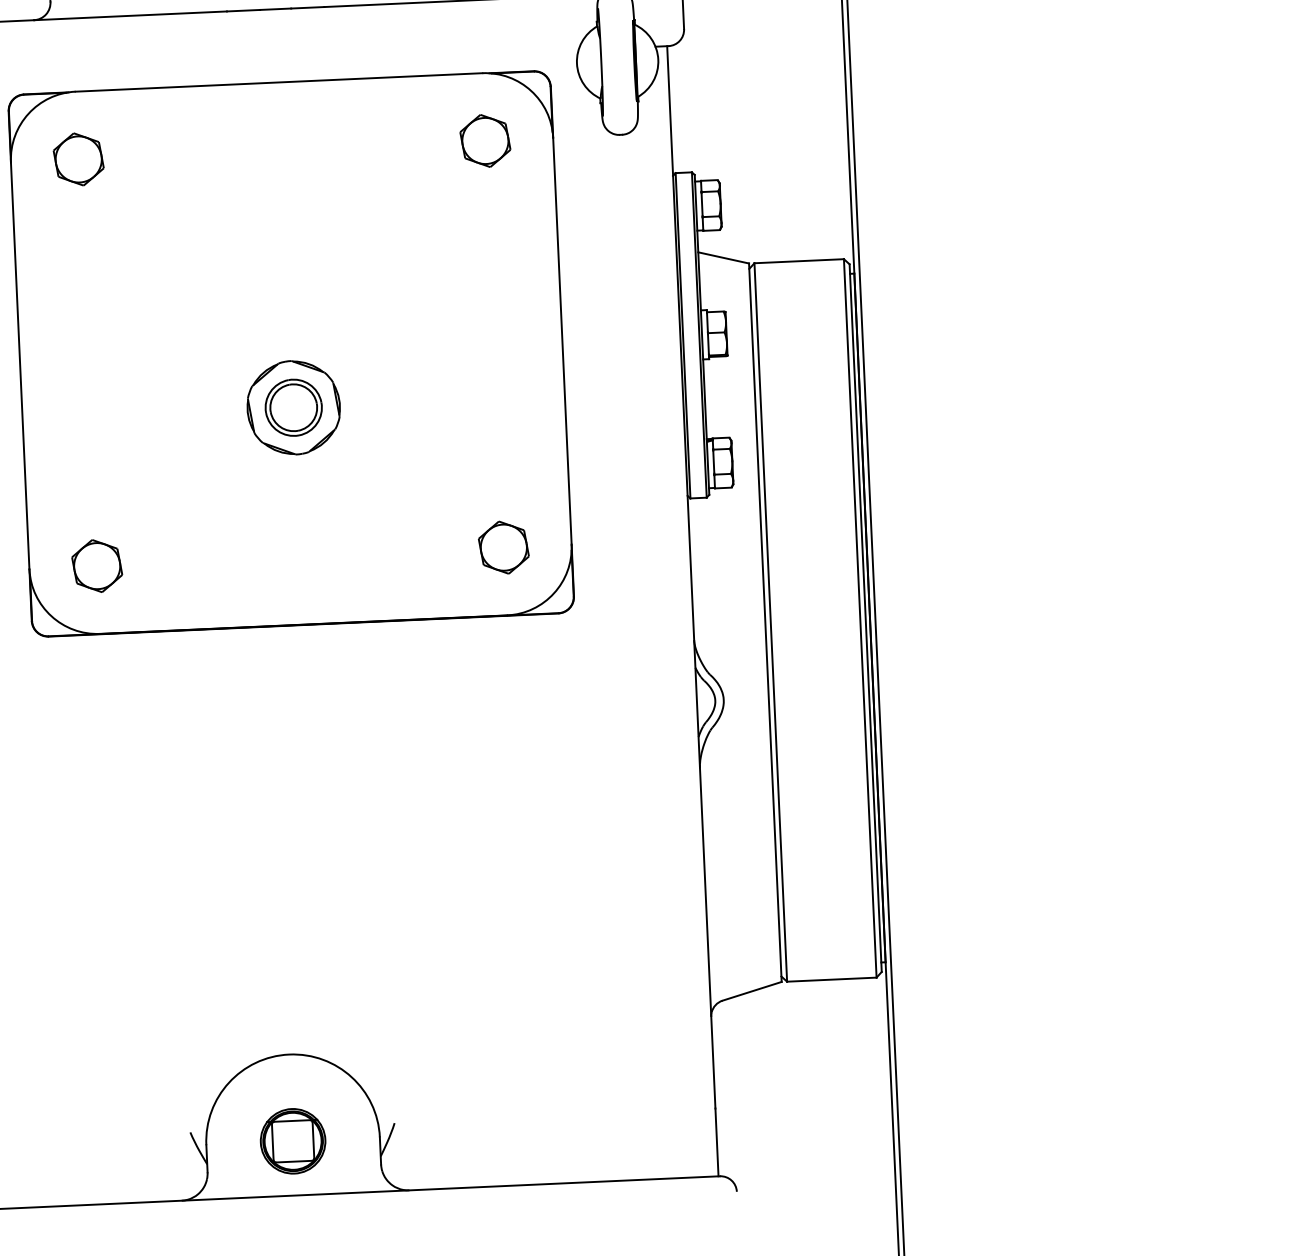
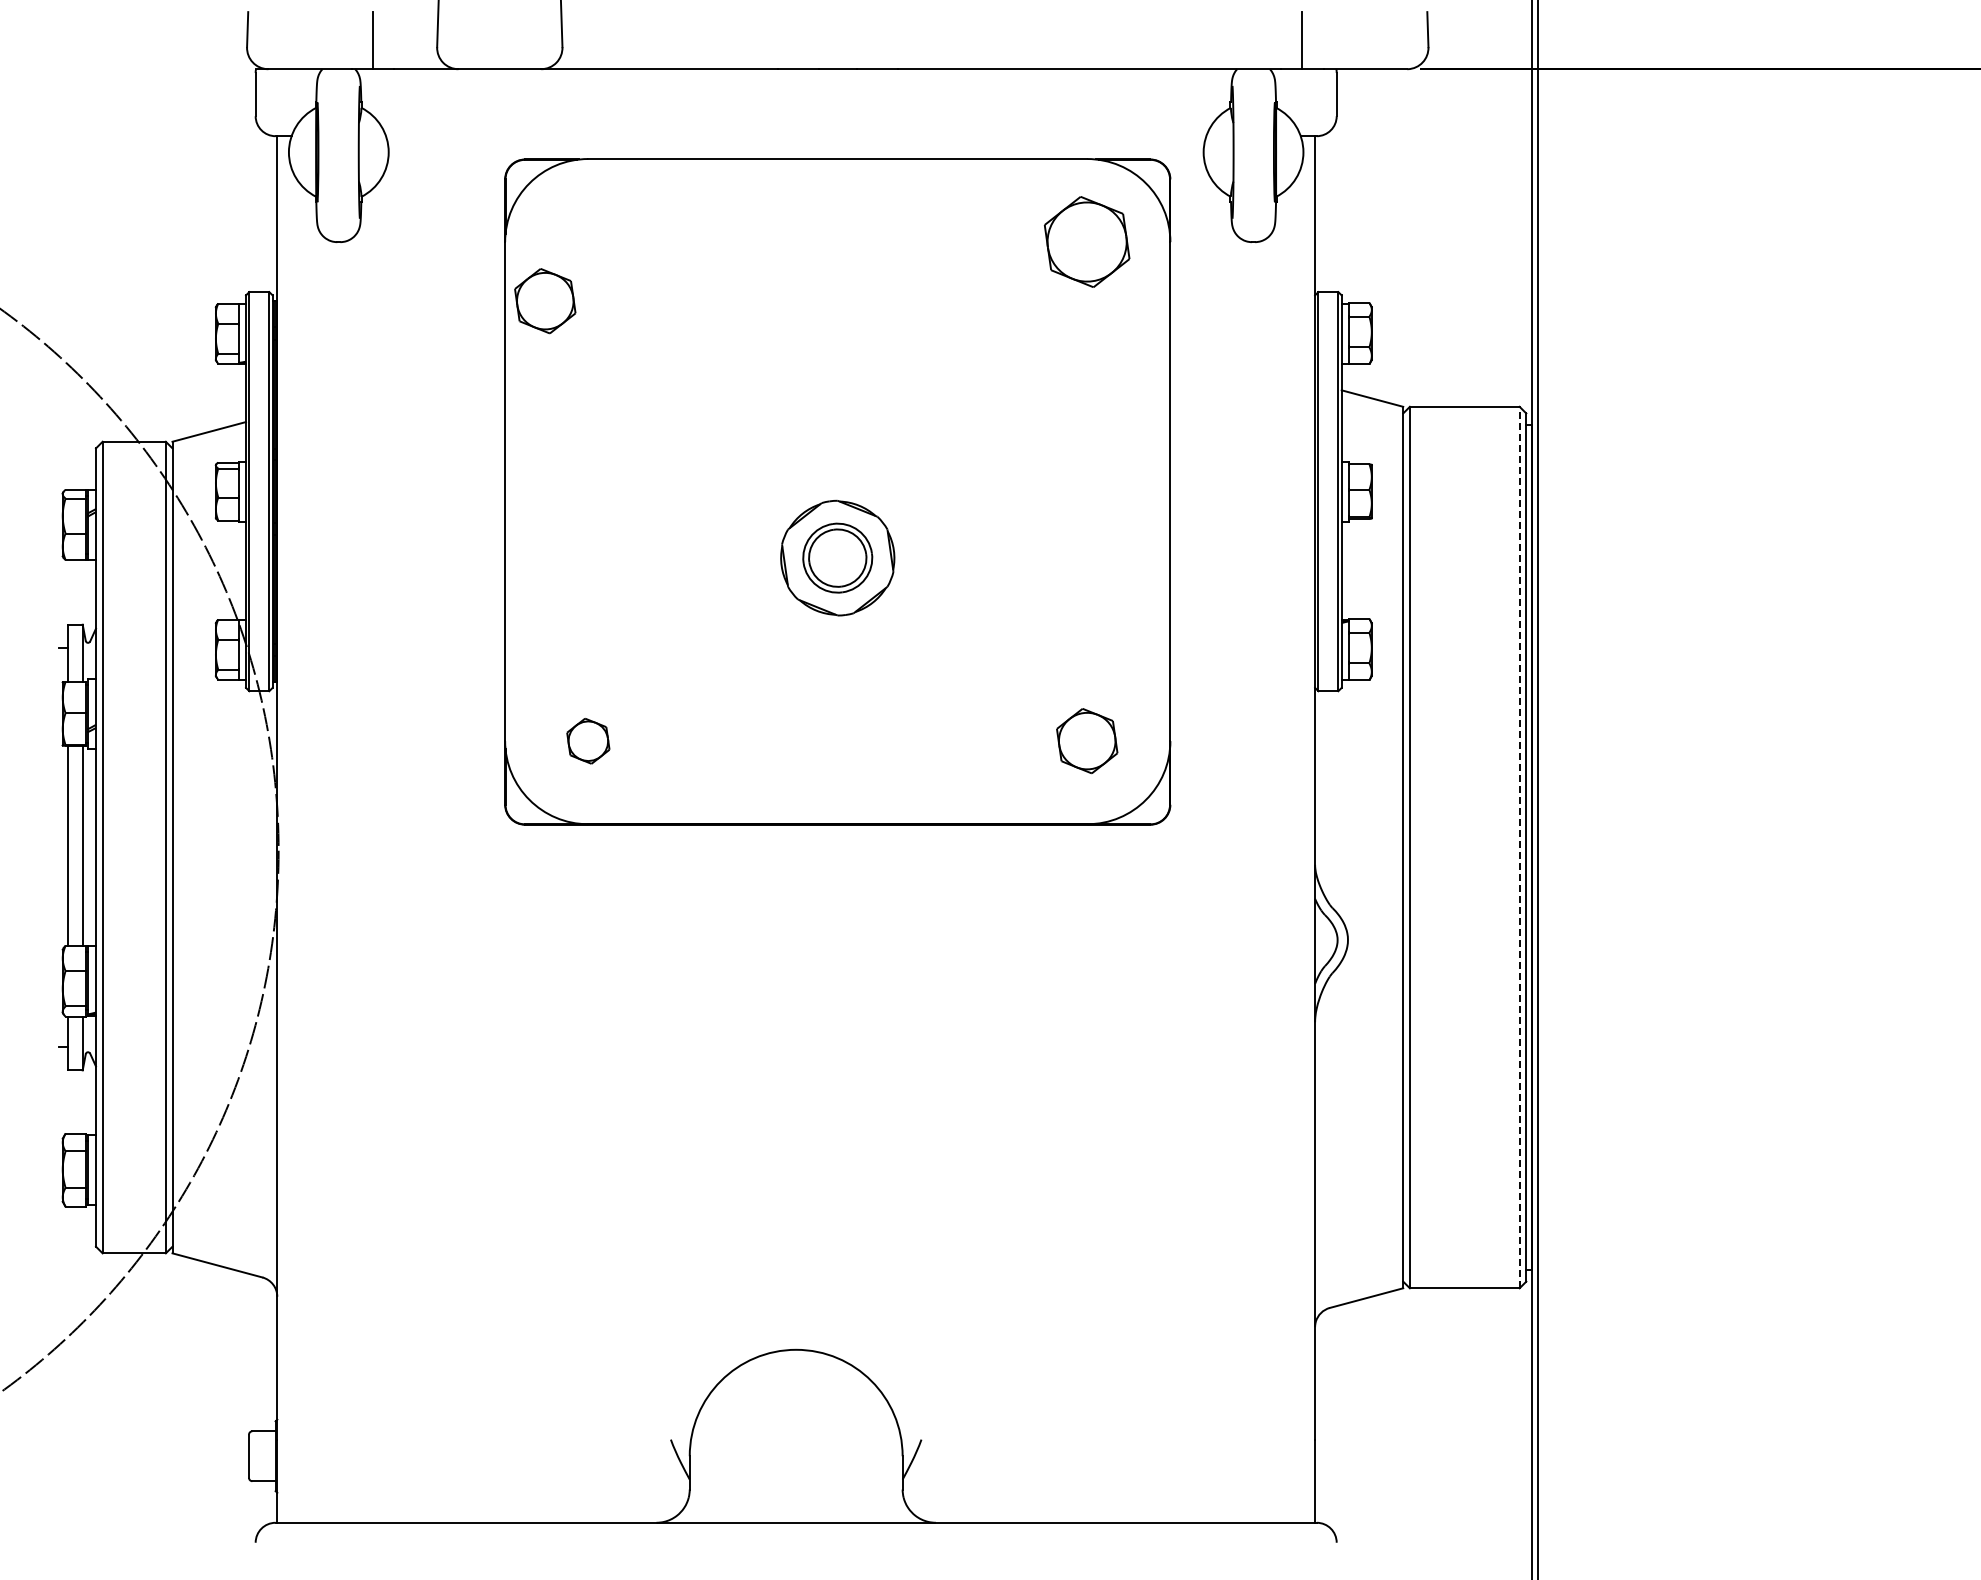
part: (485, 141) -> (1087, 242), size x1.4
part: (78, 159) -> (545, 301), moved
part: (97, 566) -> (588, 741), size x0.7
line: (860, 618) -> (1519, 847), solid -> dashed
part: (292, 1140) -> (795, 1455), removed

